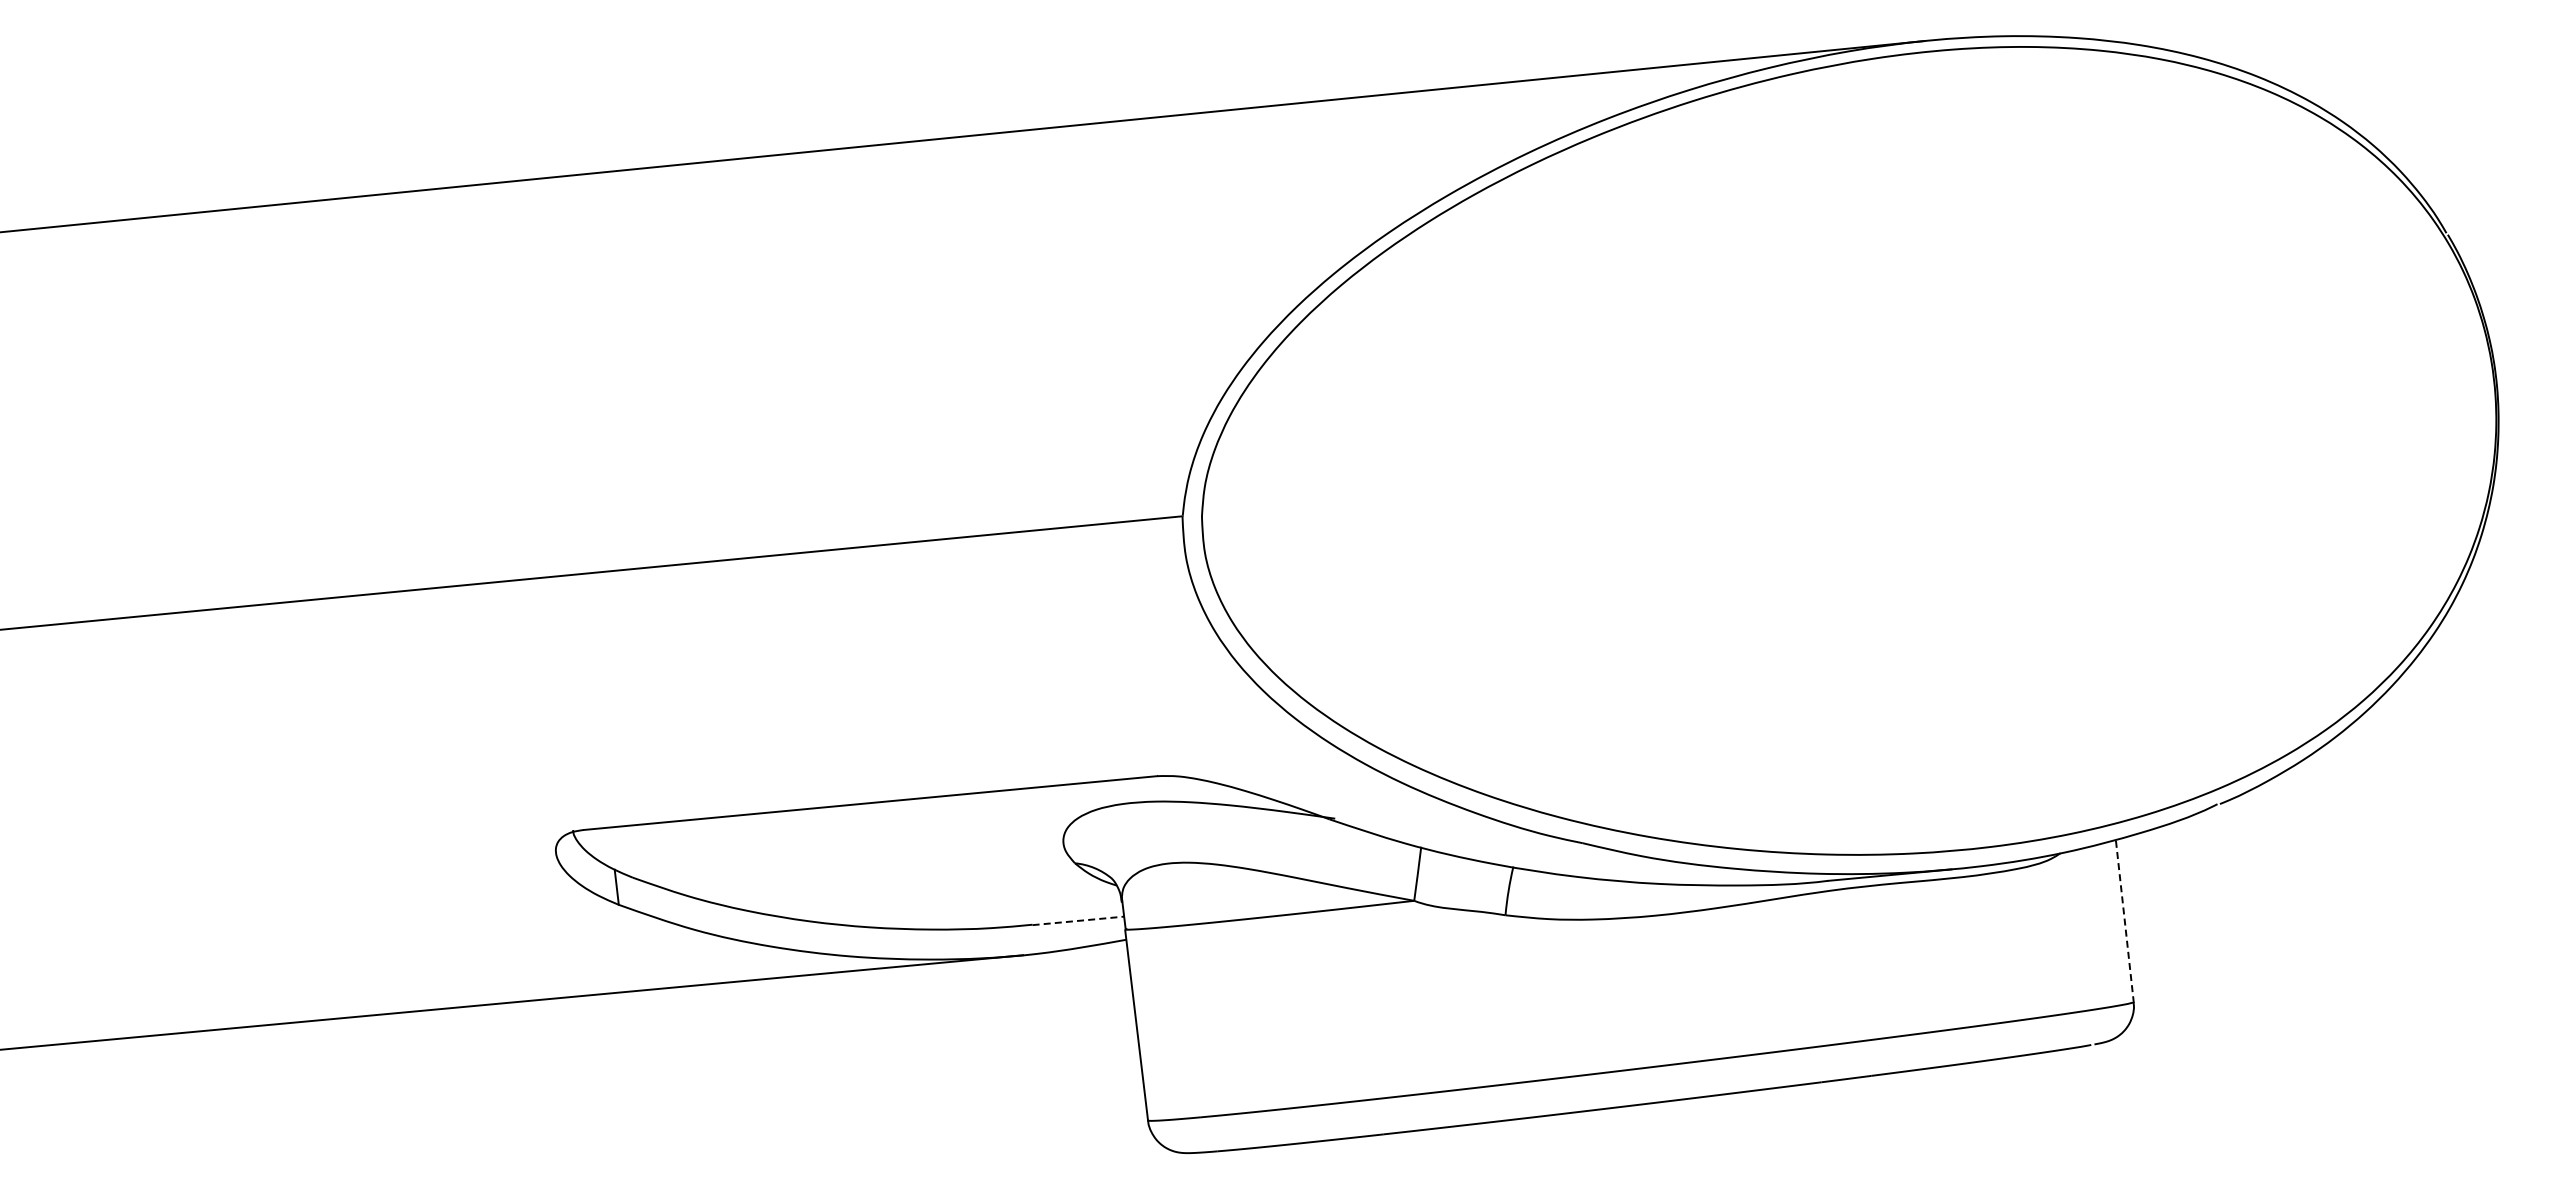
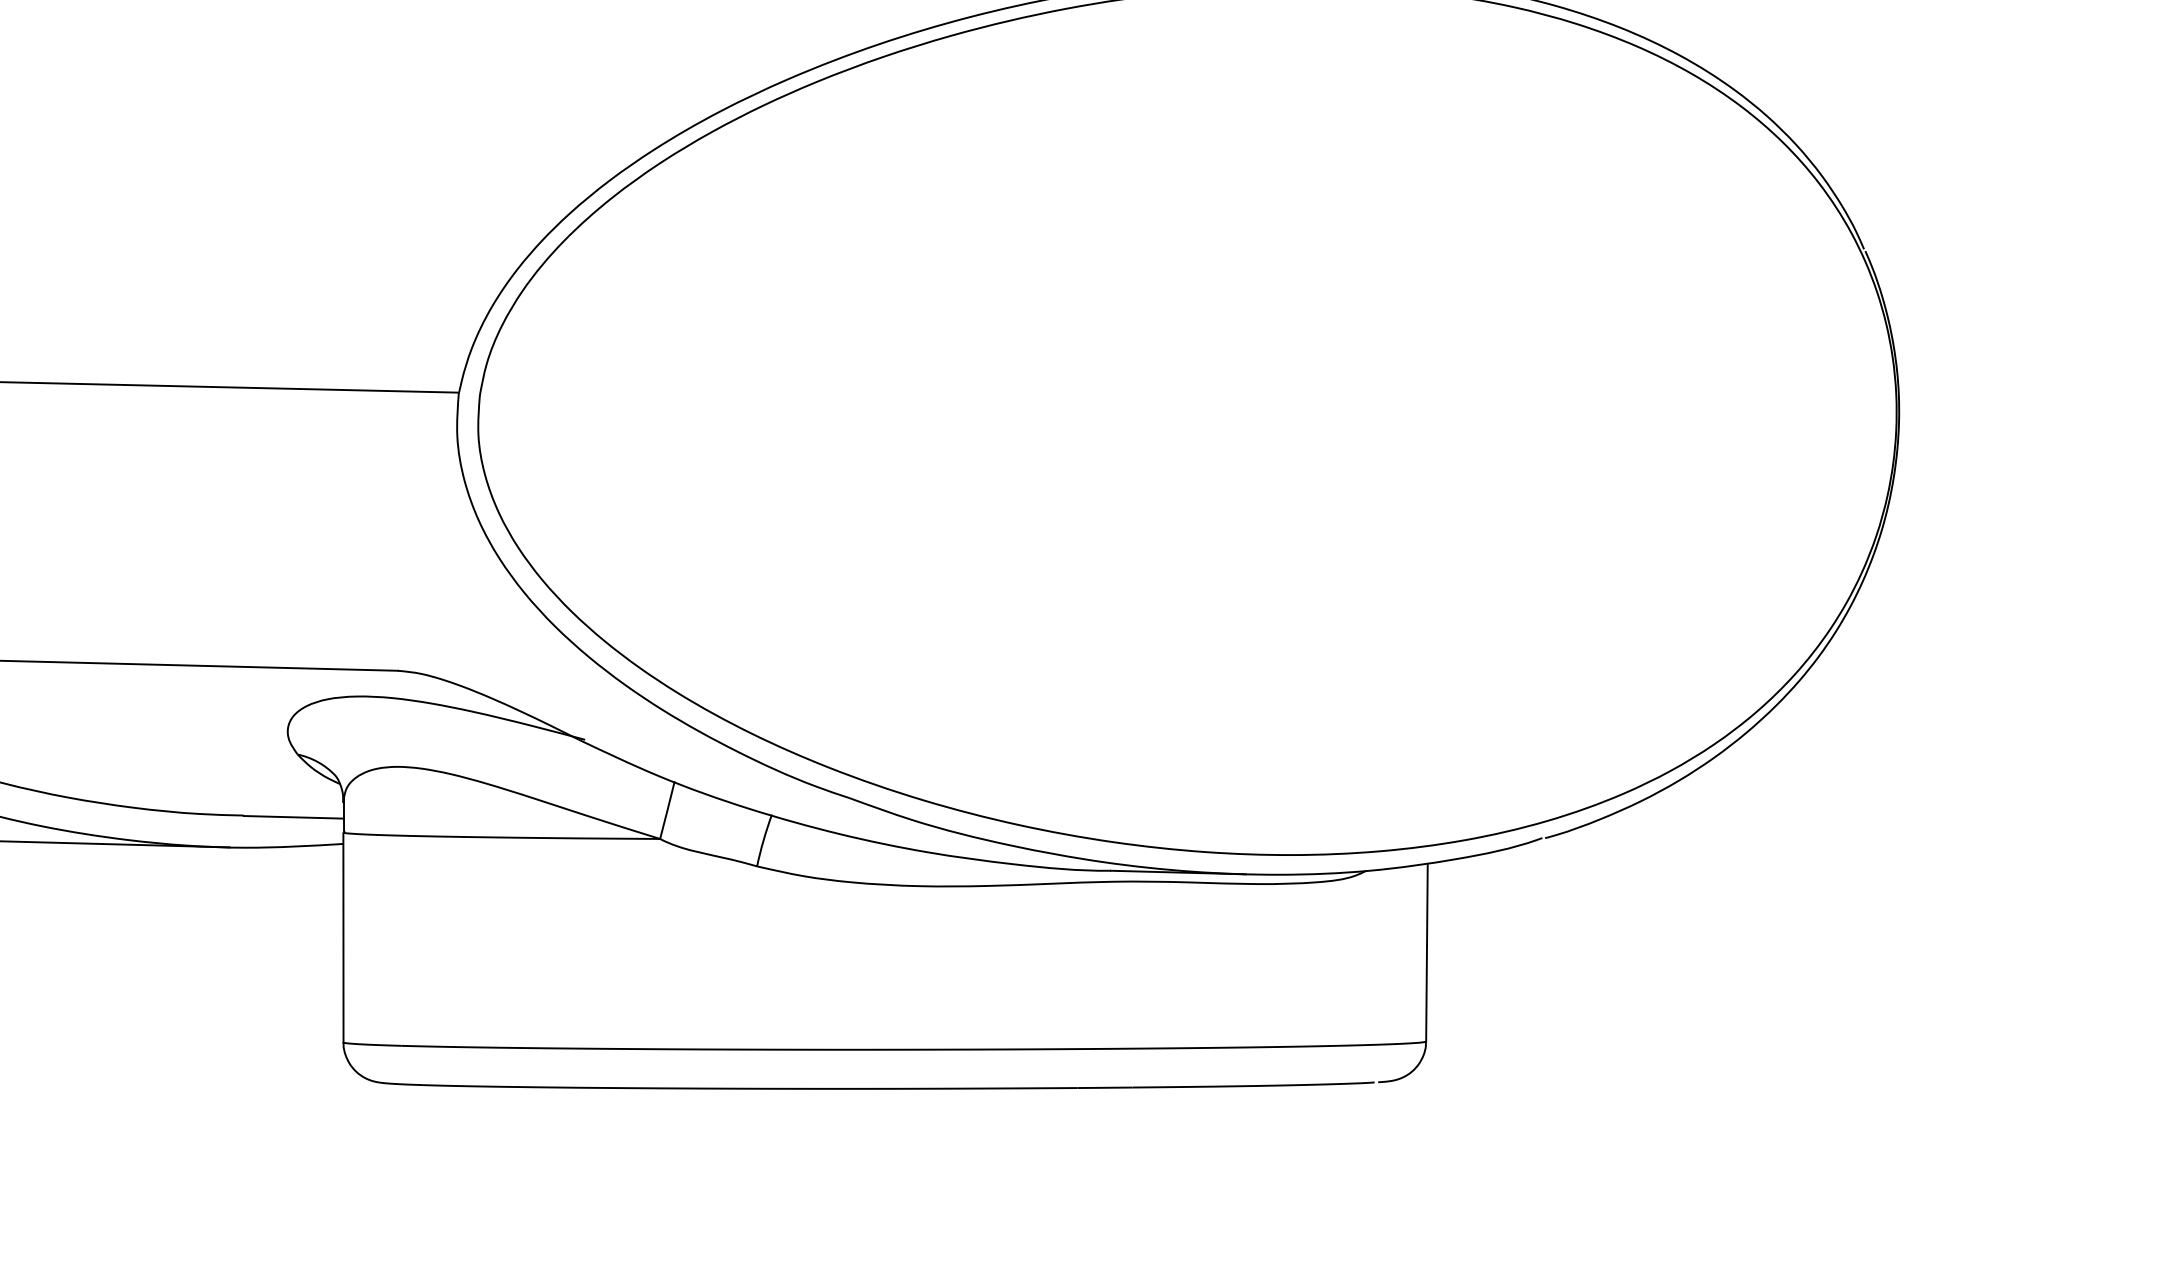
line: (1078, 920) -> (294, 816), dashed -> solid
line: (2124, 920) -> (1426, 951), dashed -> solid

